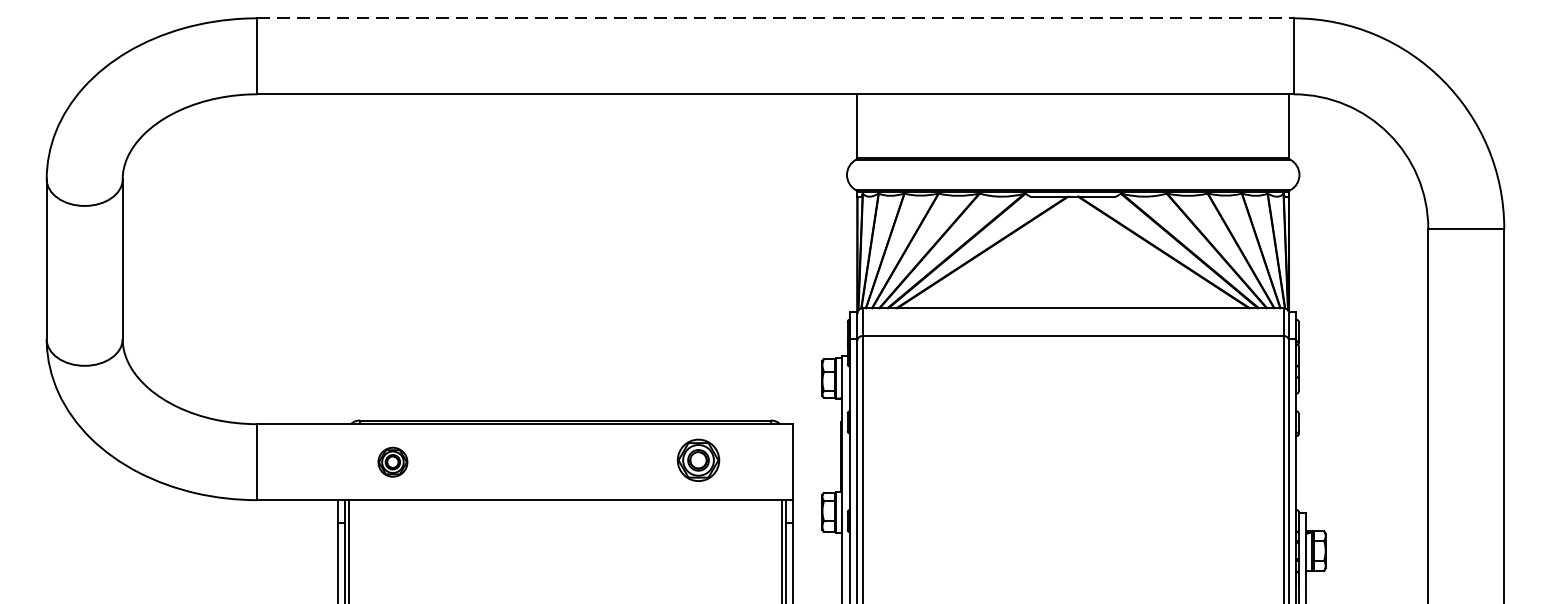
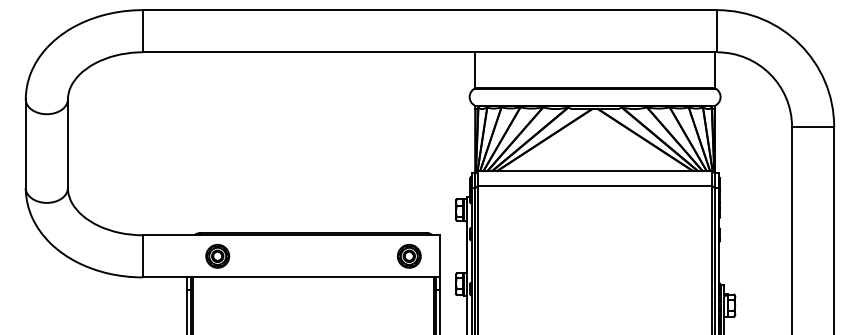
line: (776, 18) -> (430, 10), dashed -> solid
part: (697, 460) -> (408, 256), moved
part: (392, 462) -> (217, 256), size x1.43

